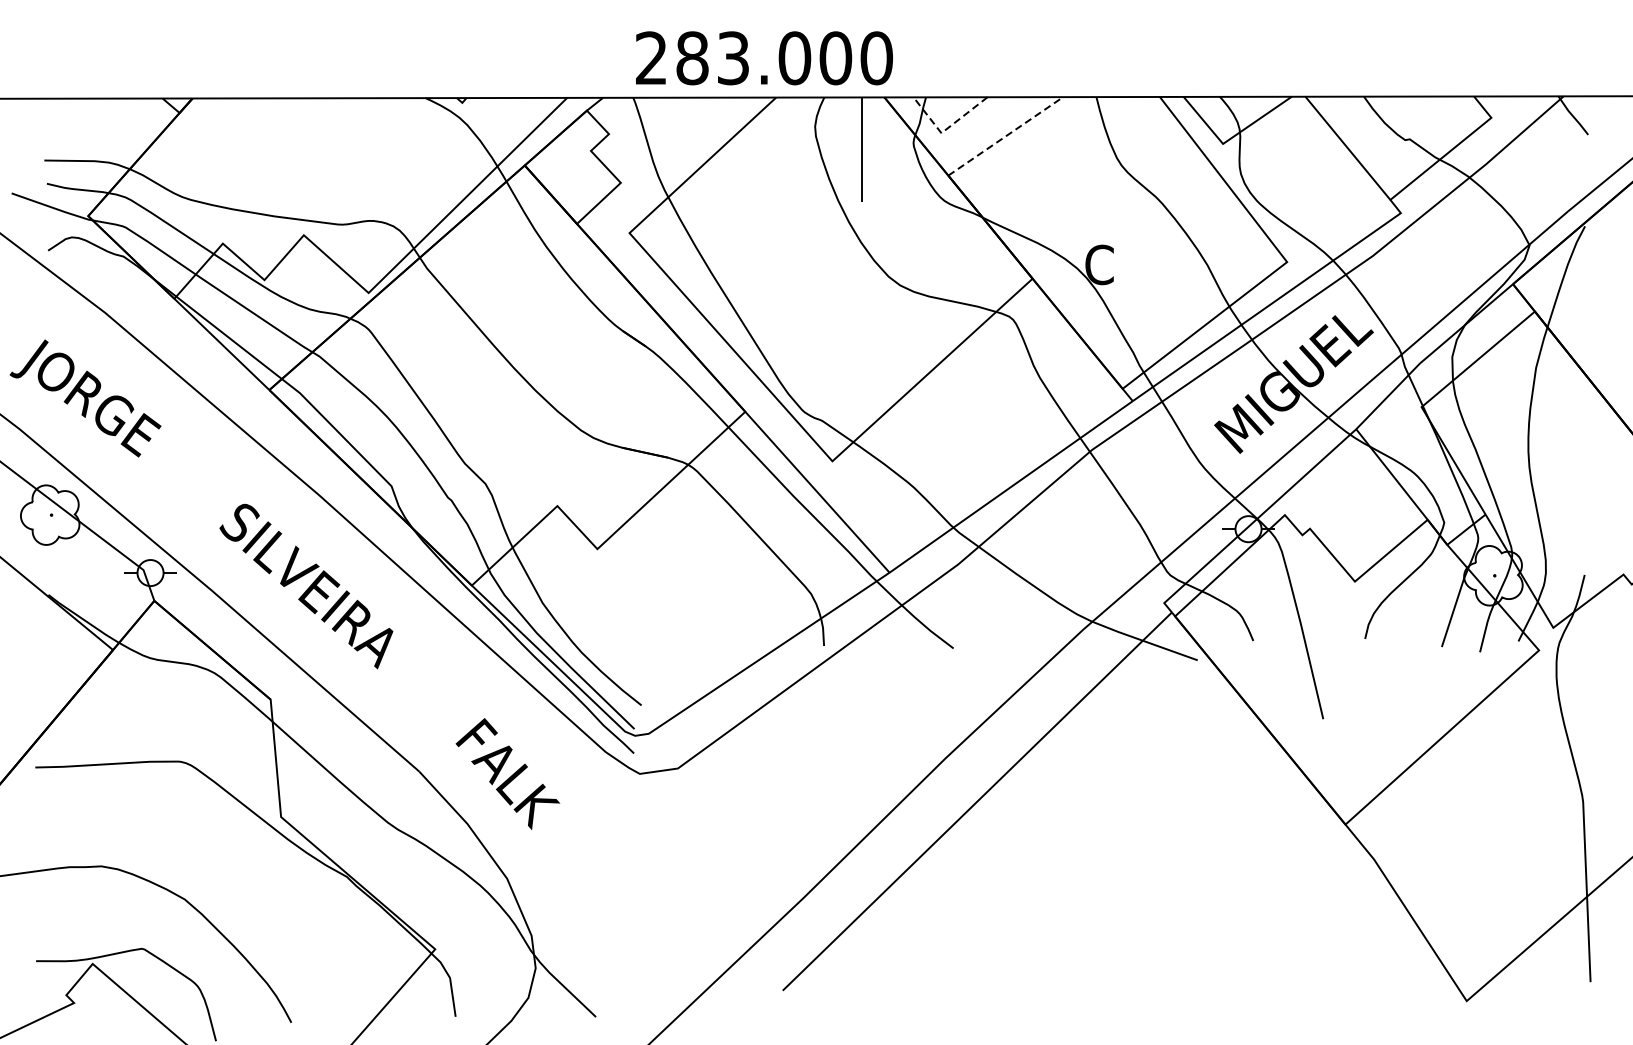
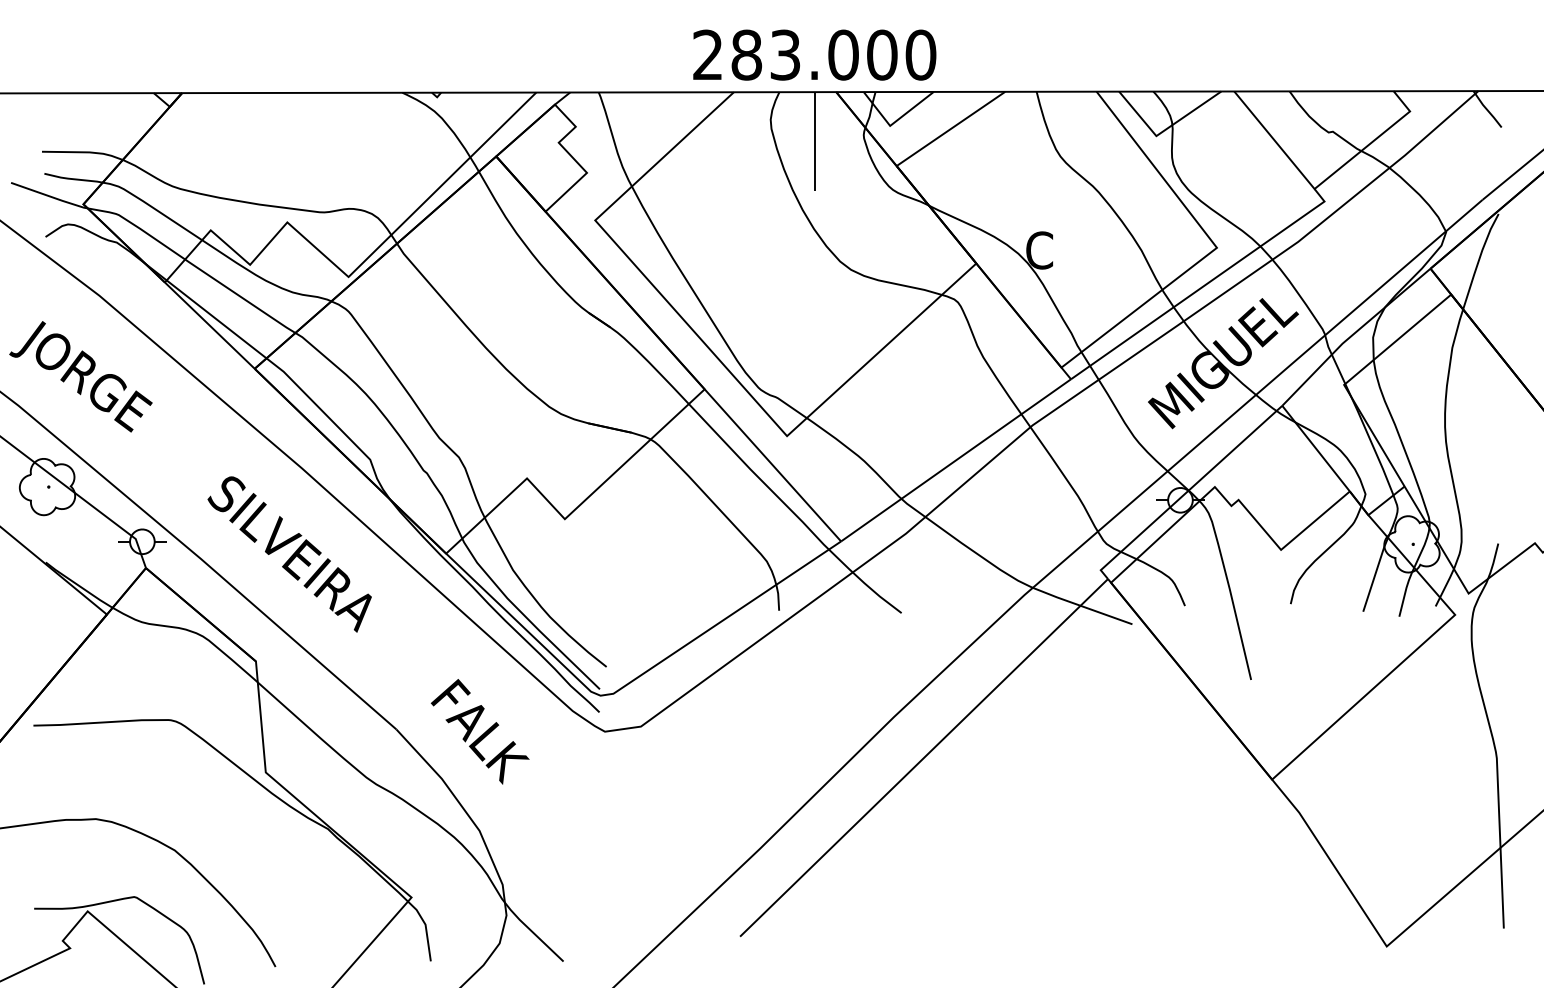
text: (764, 57) -> (814, 54), moved
line: (946, 129) -> (894, 122), dashed -> solid
line: (1005, 135) -> (950, 128), dashed -> solid

